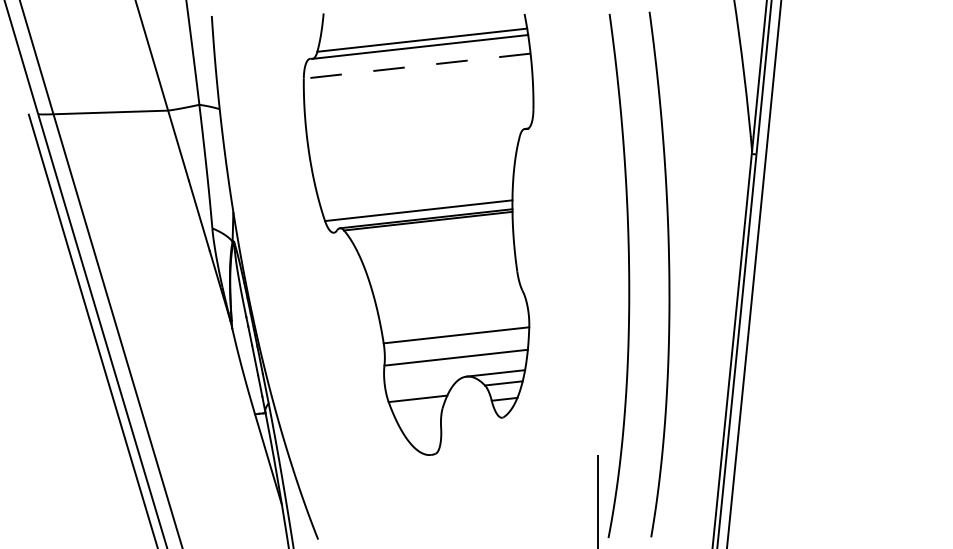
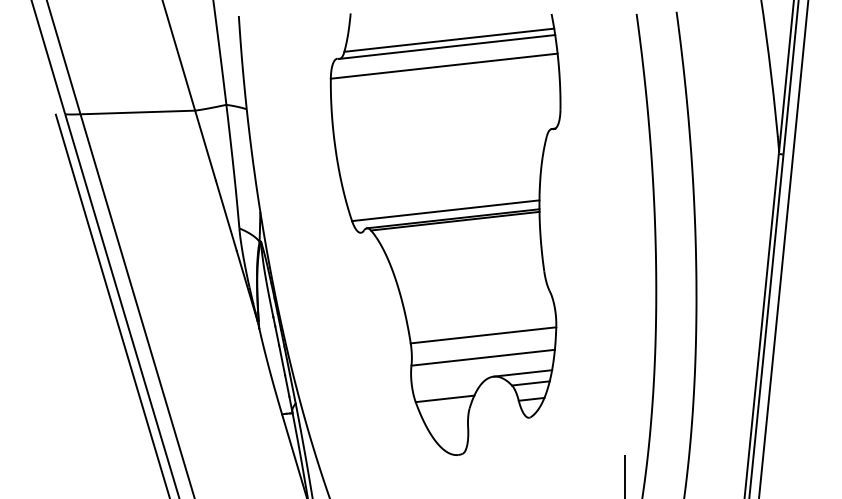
line: (416, 66) -> (443, 66), dashed -> solid

